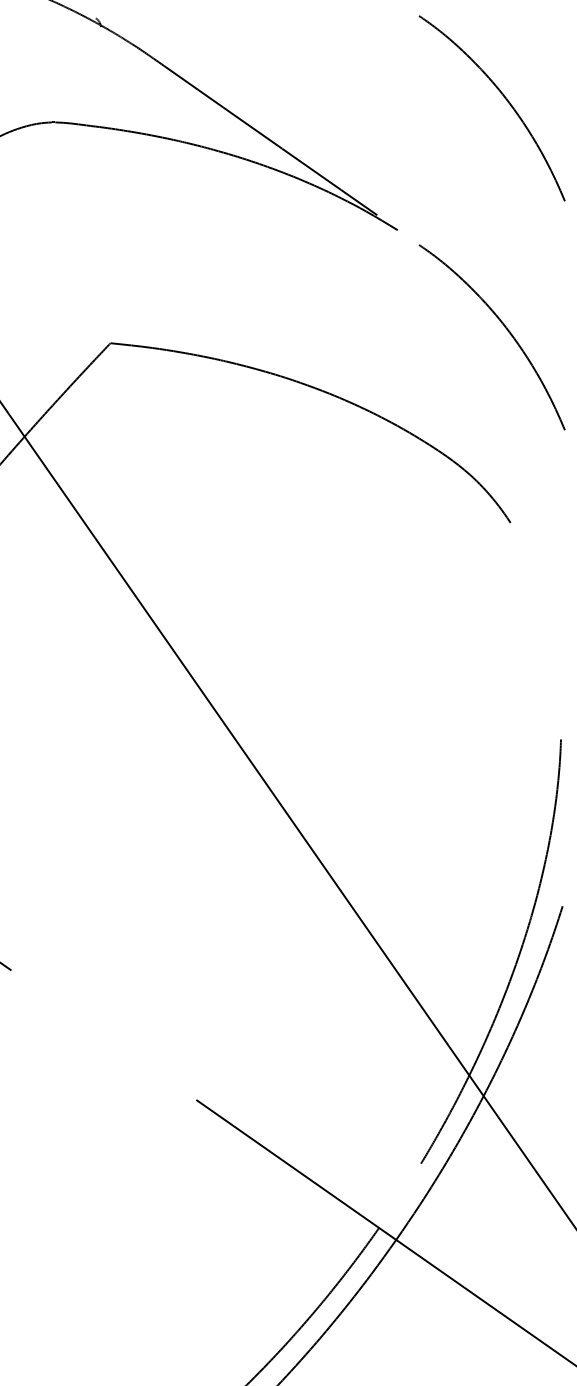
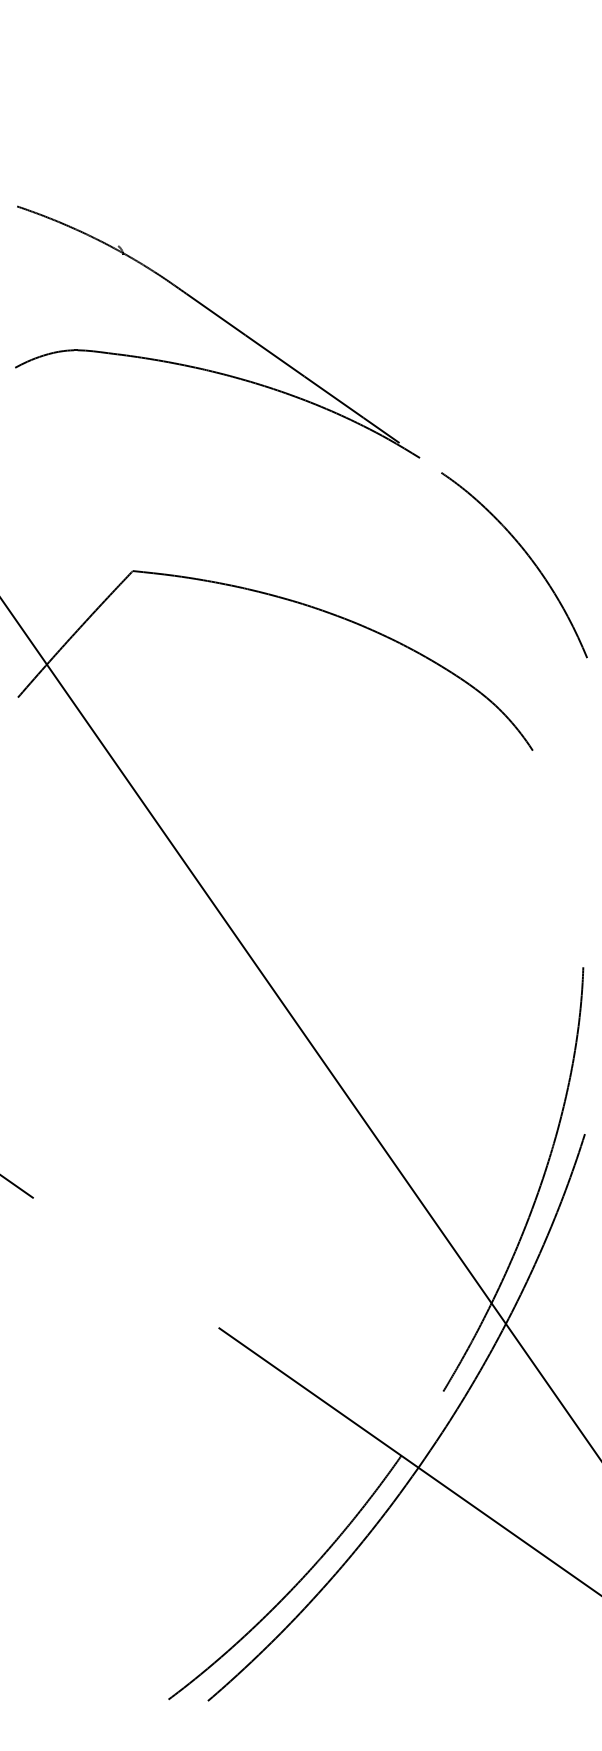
curve: (506, 100) -> (528, 328), removed

